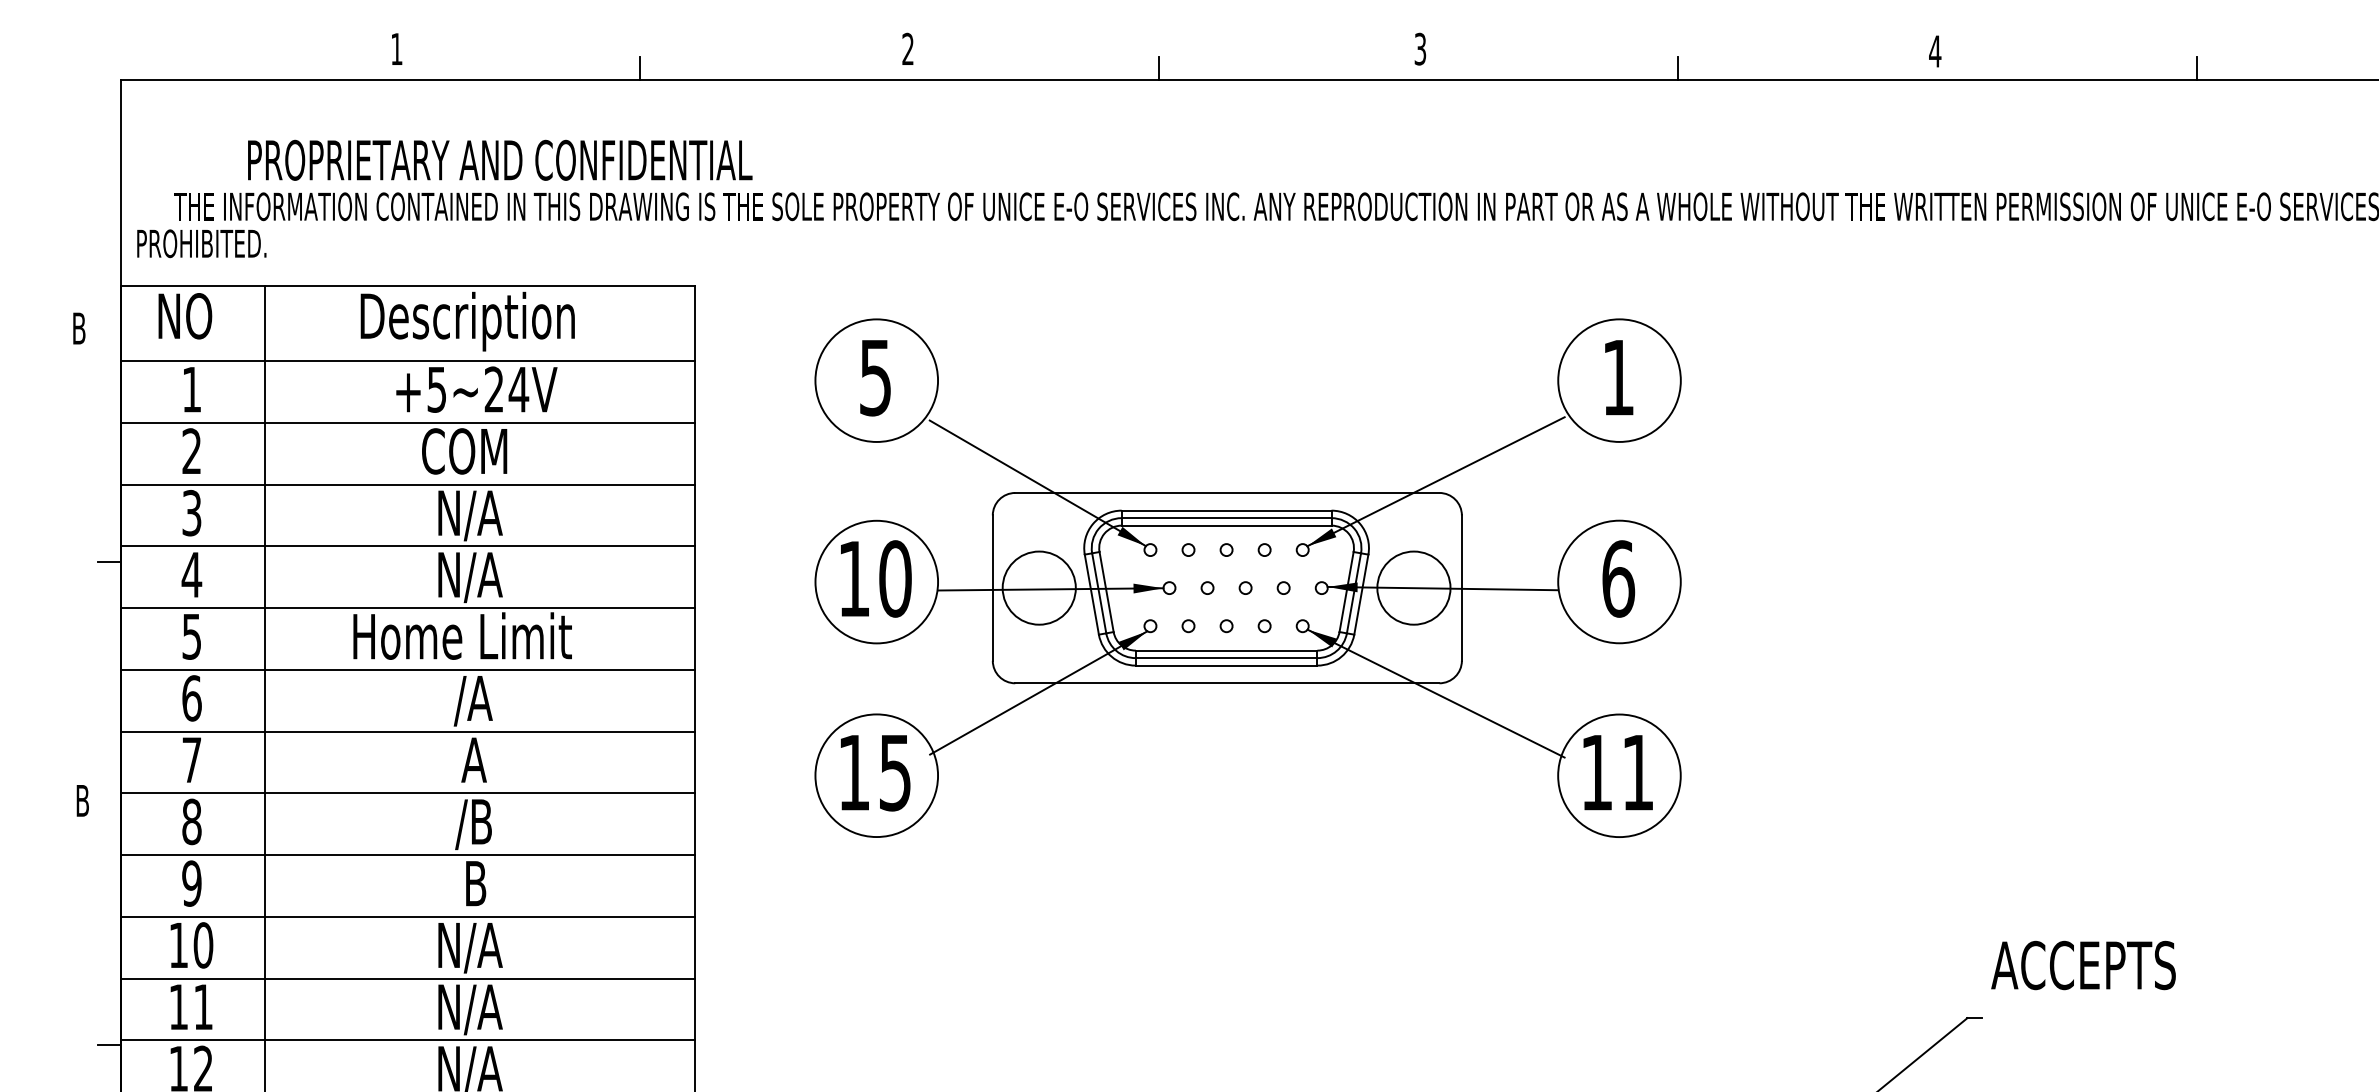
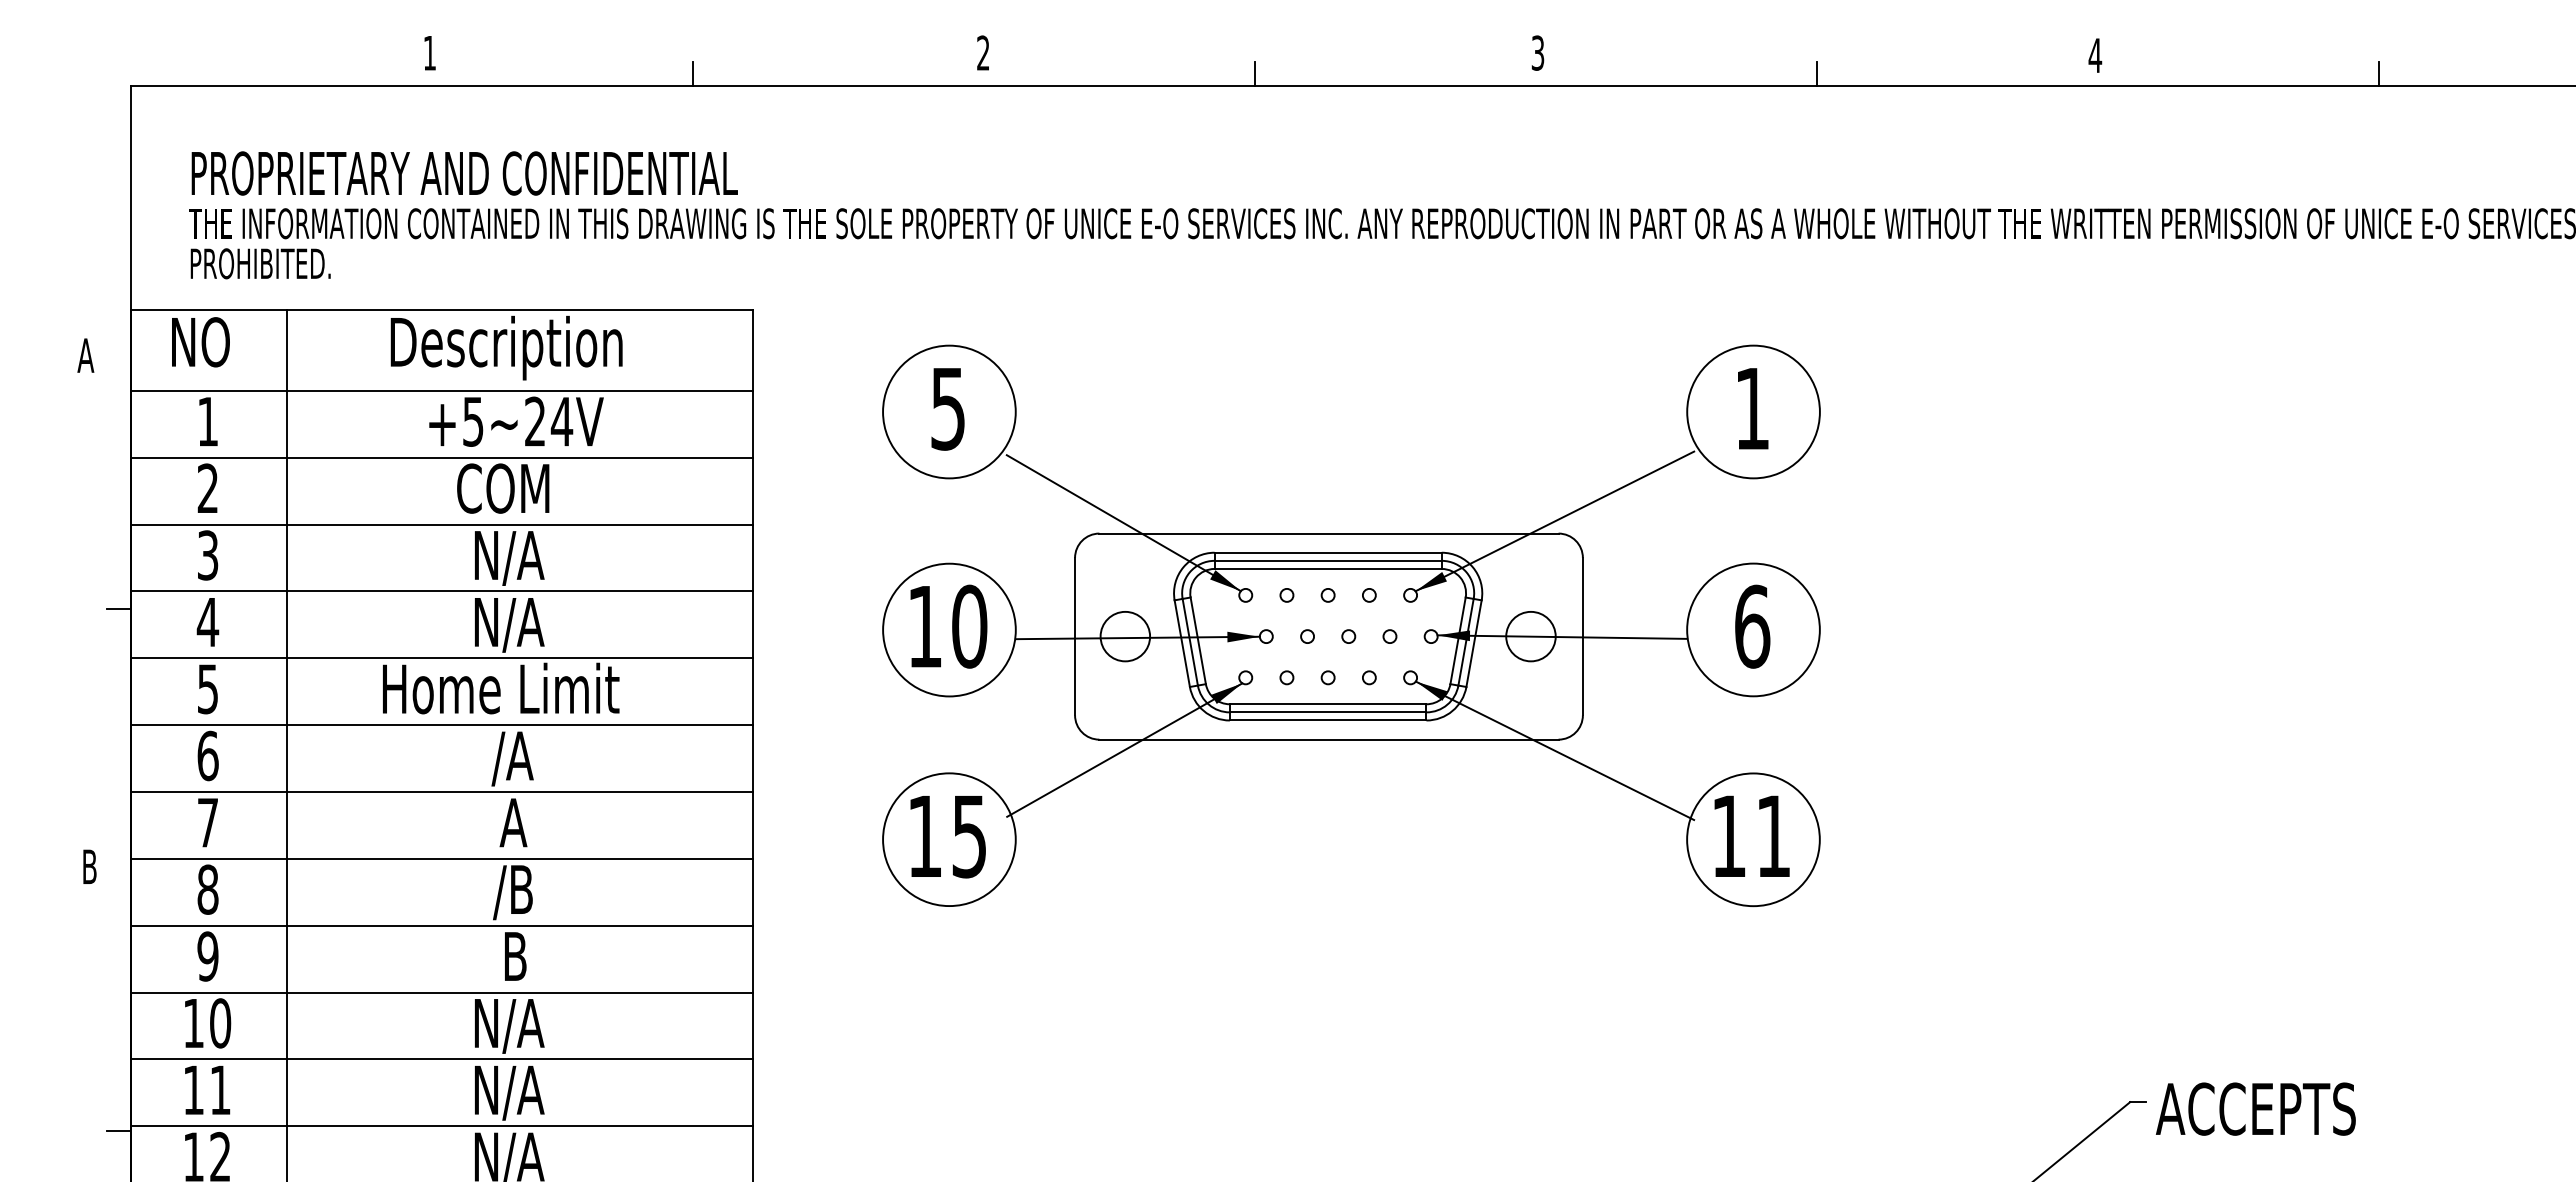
text: (499, 160) -> (464, 173), moved
text: (201, 243) -> (260, 263), moved
text: (78, 328) -> (85, 355), B -> A
circle: (1039, 588) -> (1125, 636), size x0.62
circle: (1413, 588) -> (1530, 636), size x0.62
text: (2083, 964) -> (2255, 1108), moved

